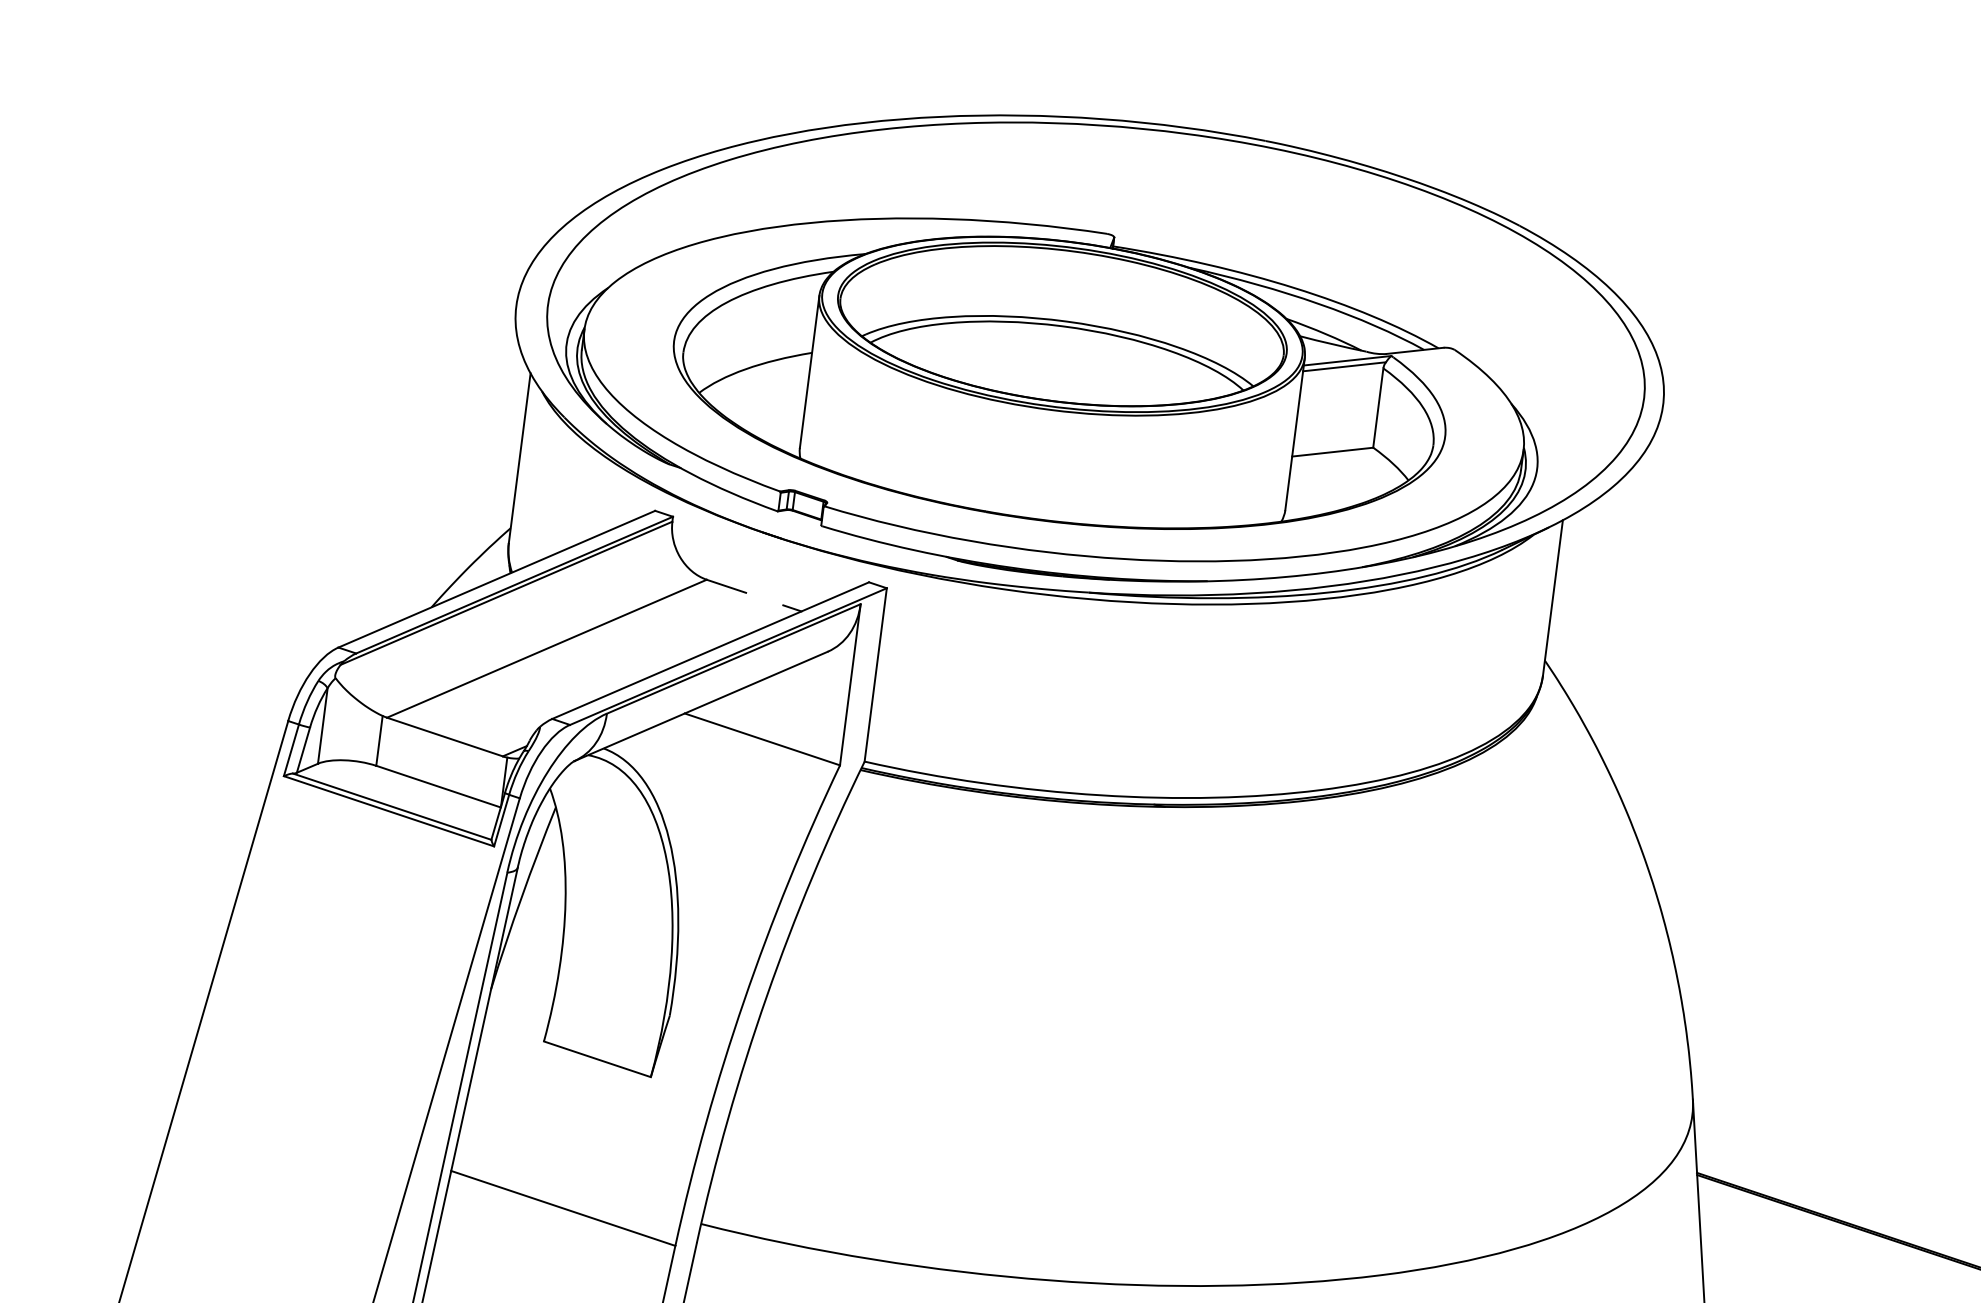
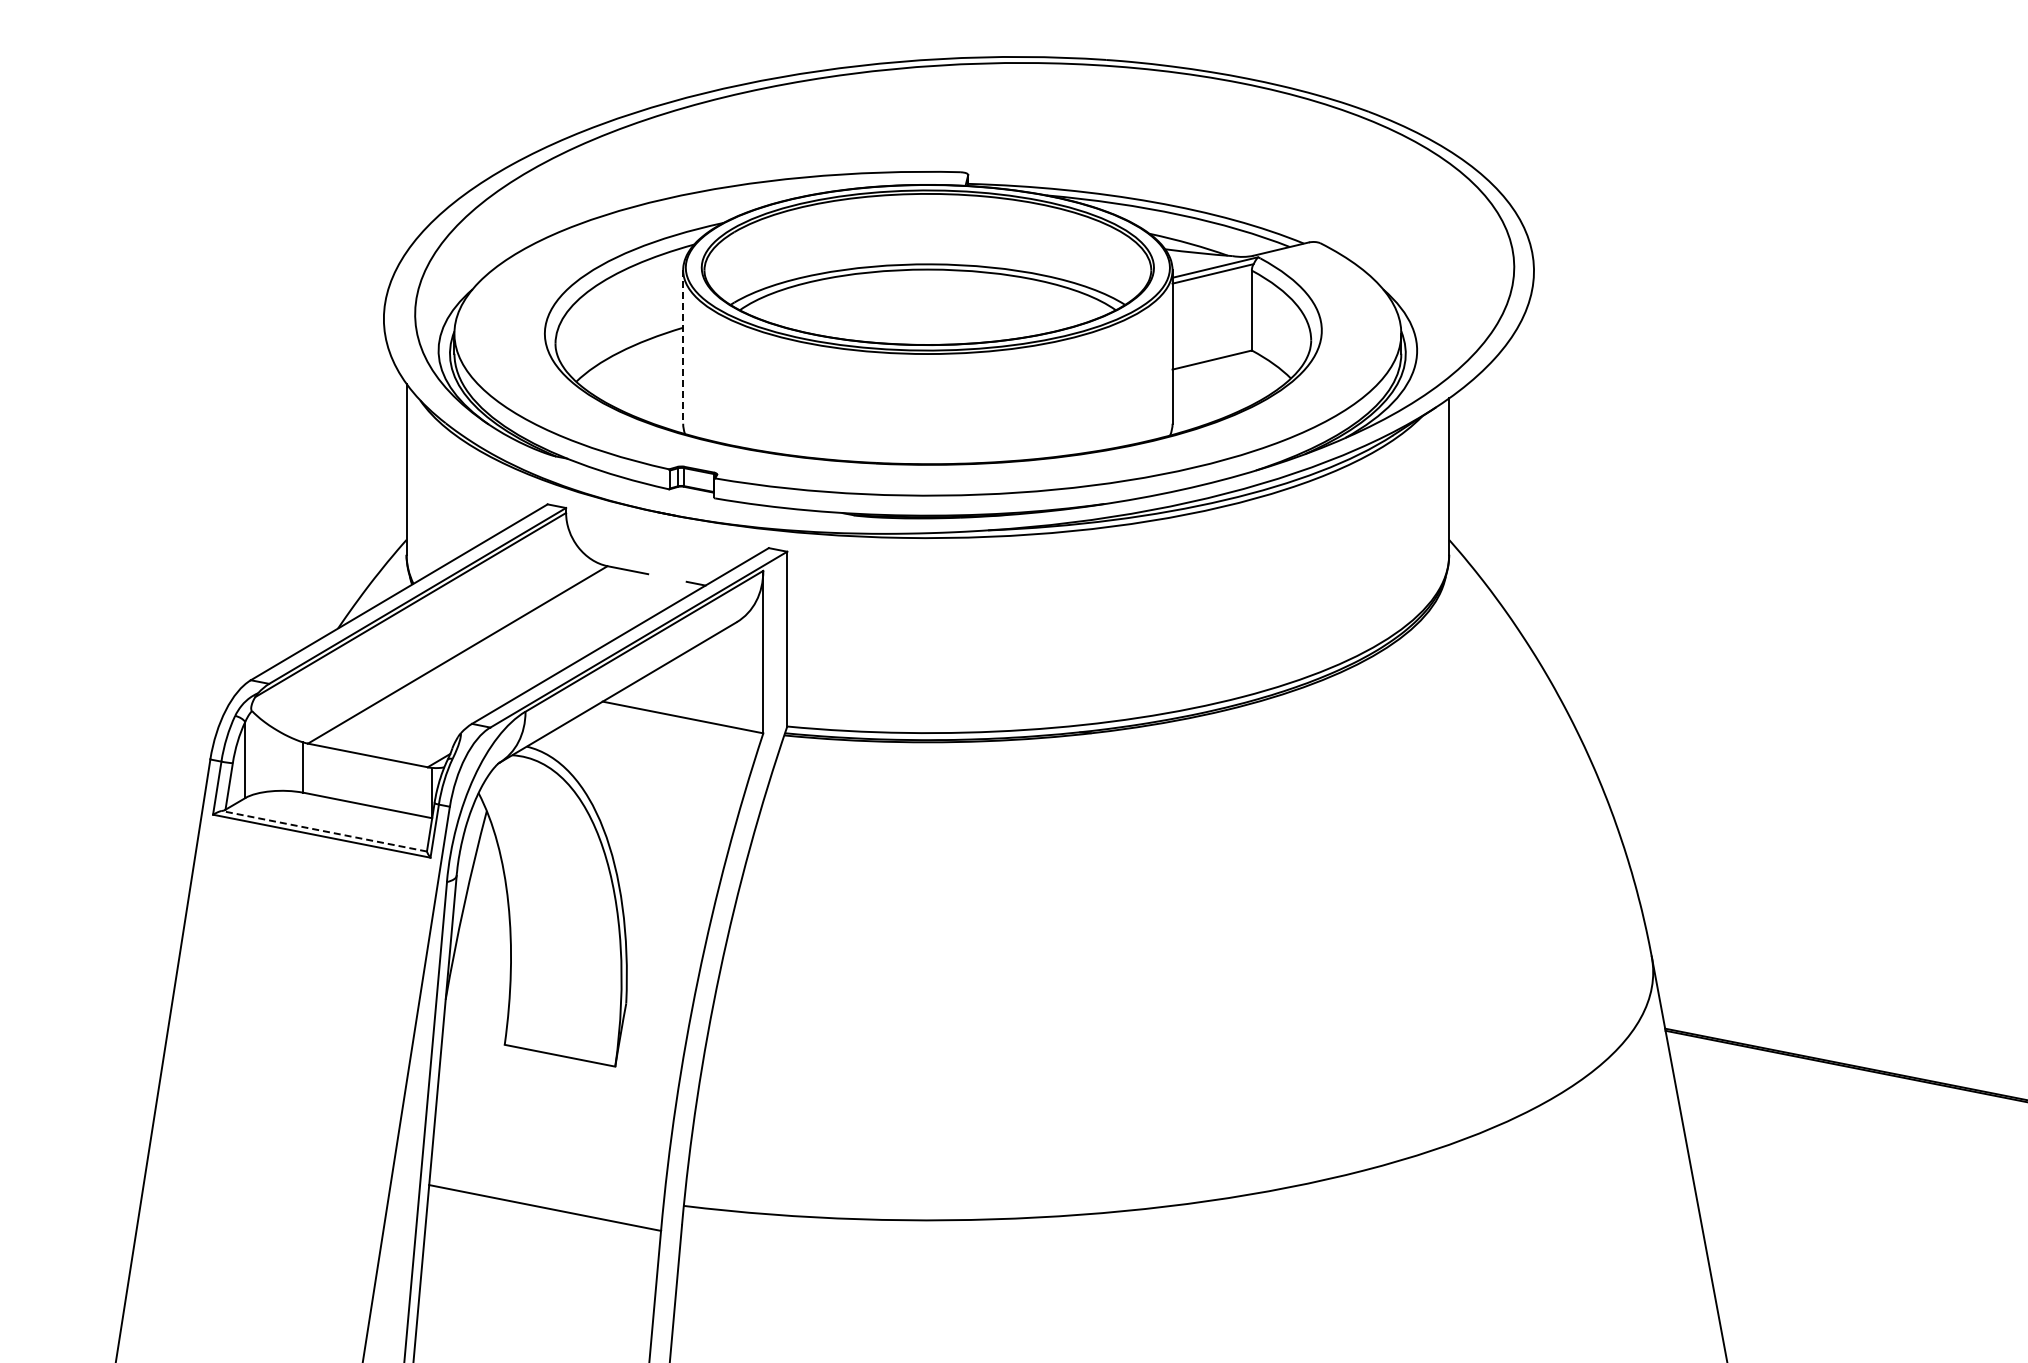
line: (809, 372) -> (683, 347), solid -> dashed
line: (392, 806) -> (324, 831), solid -> dashed

